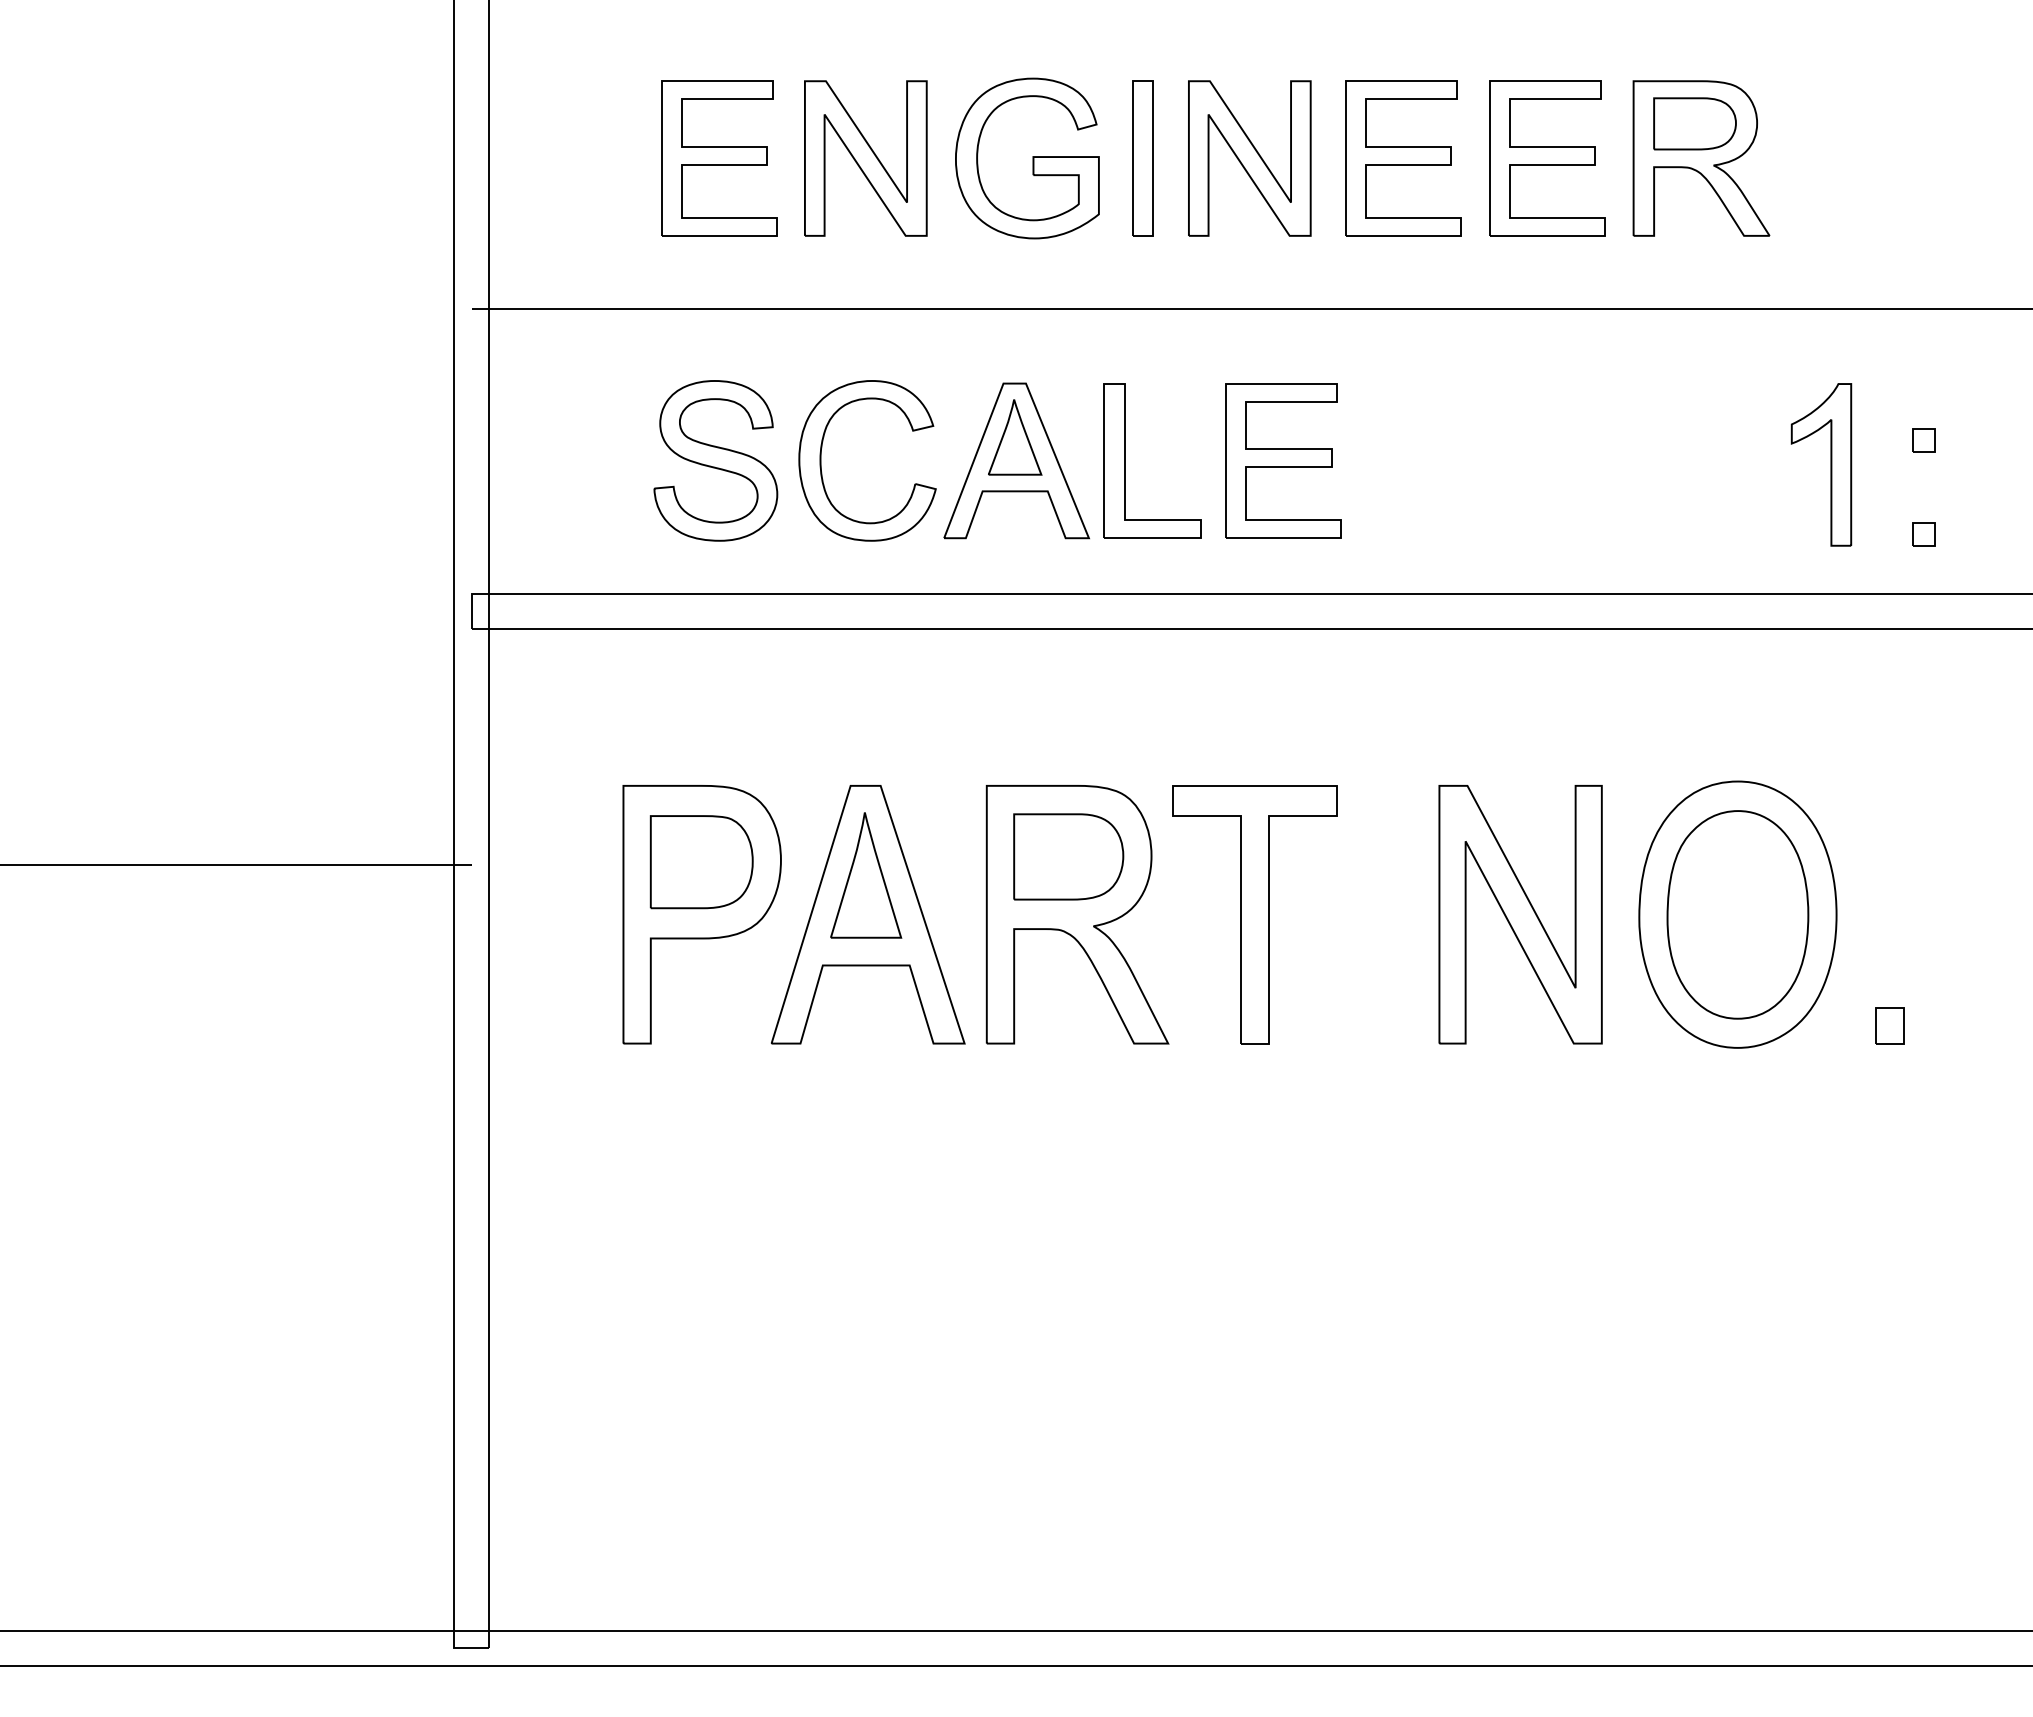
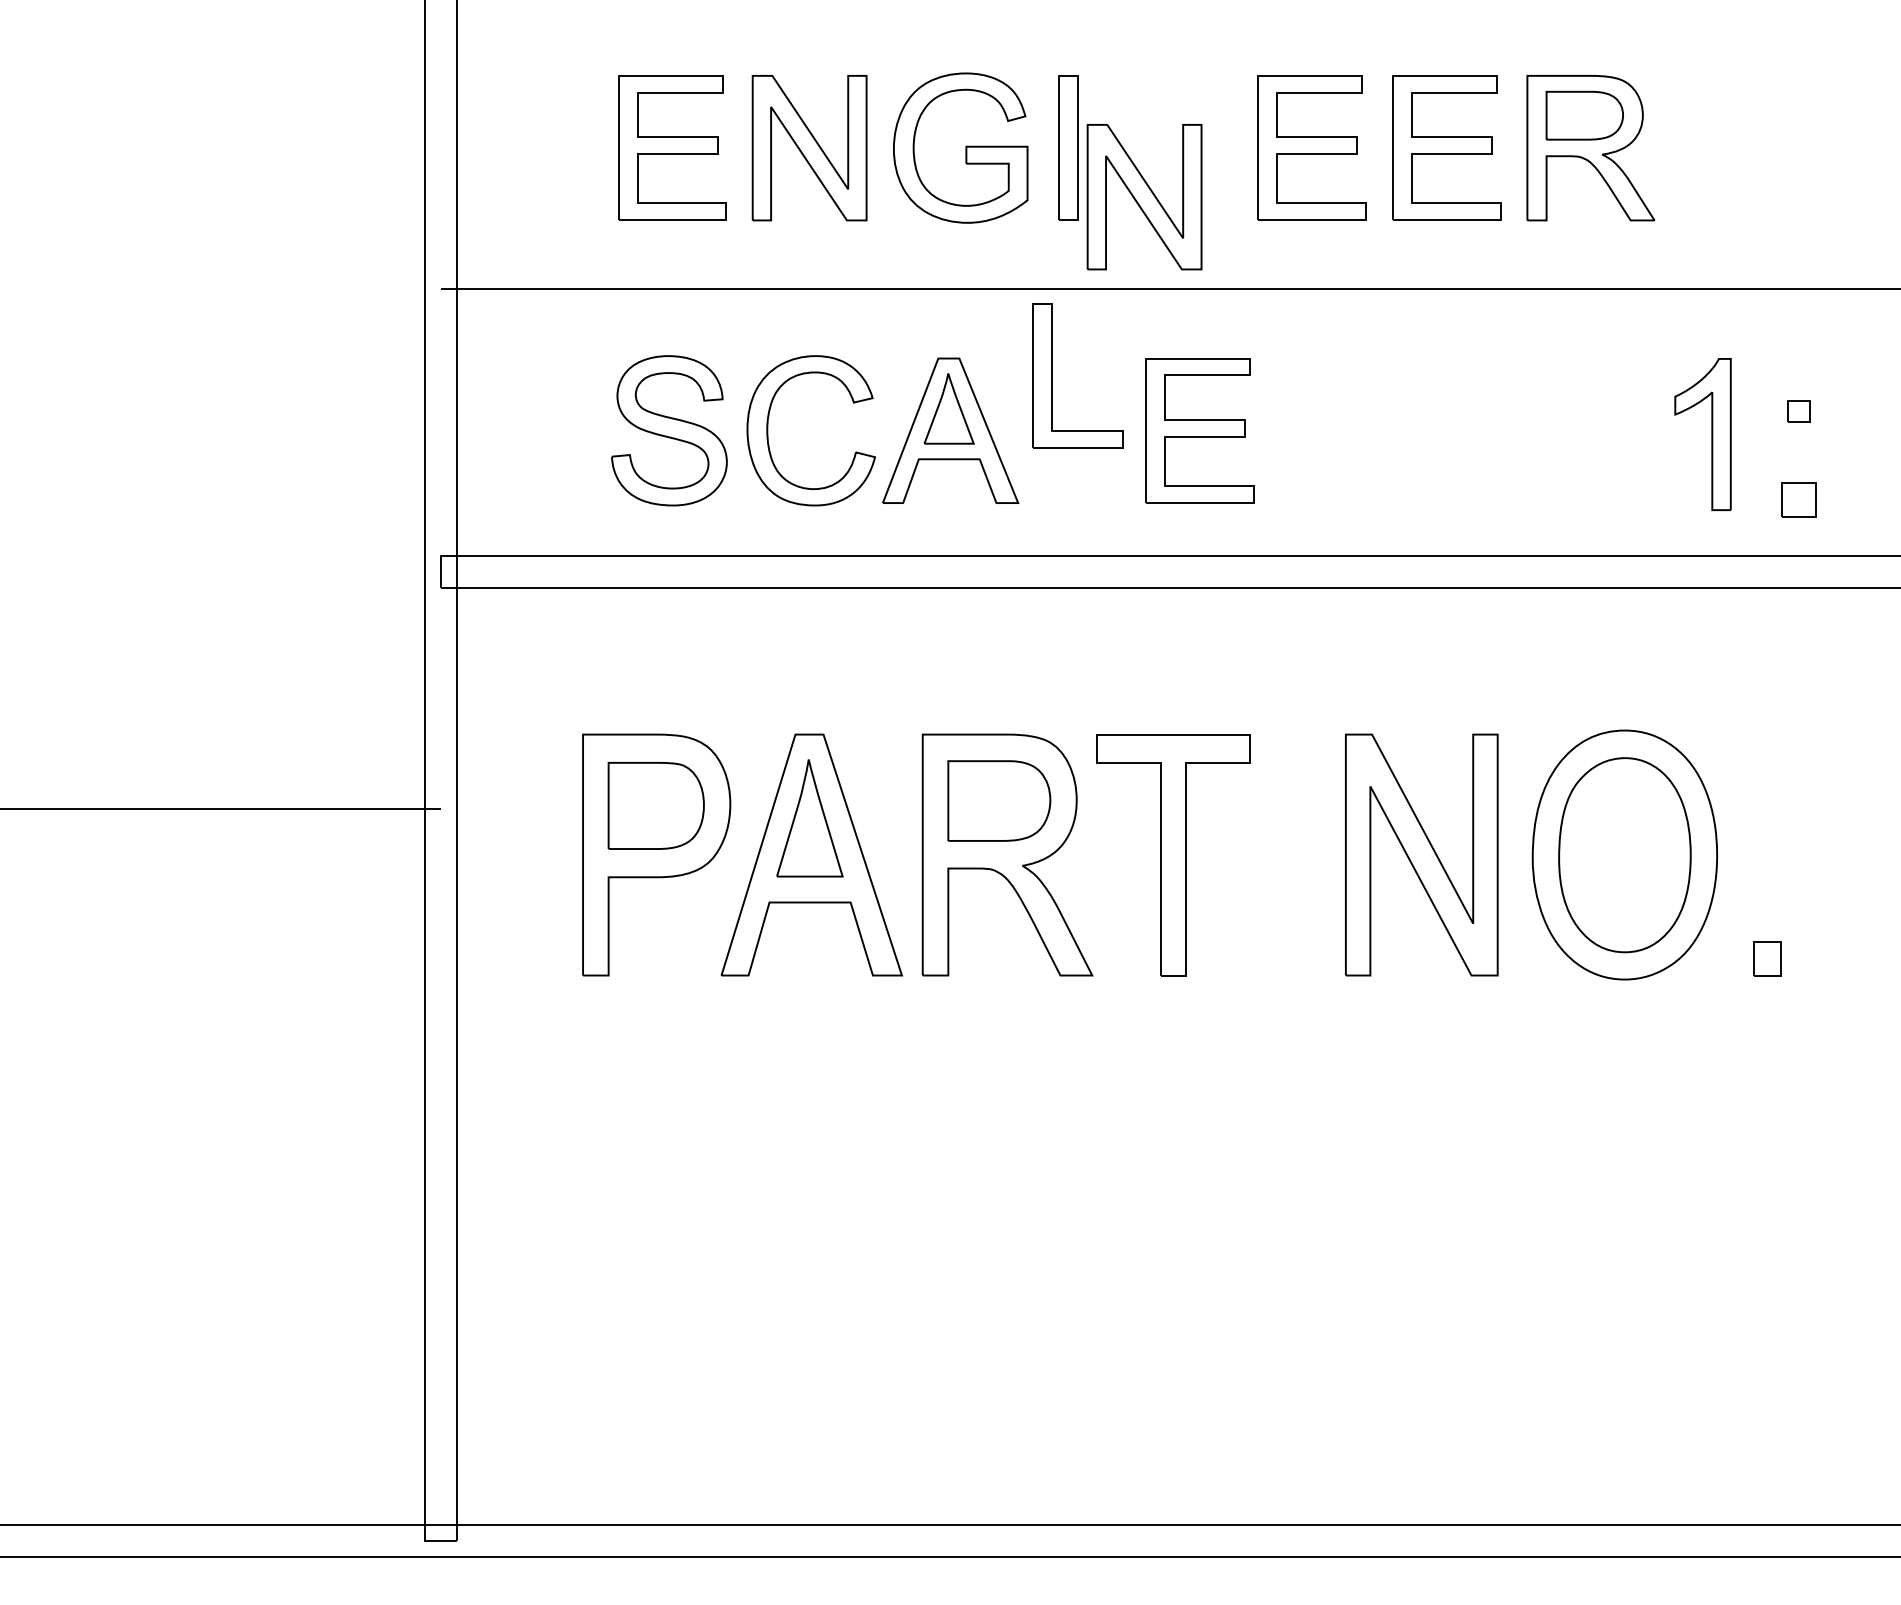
part: (1249, 158) -> (1144, 197), moved
part: (1125, 460) -> (1052, 375), moved
part: (1923, 534) -> (1798, 499), size x1.6

